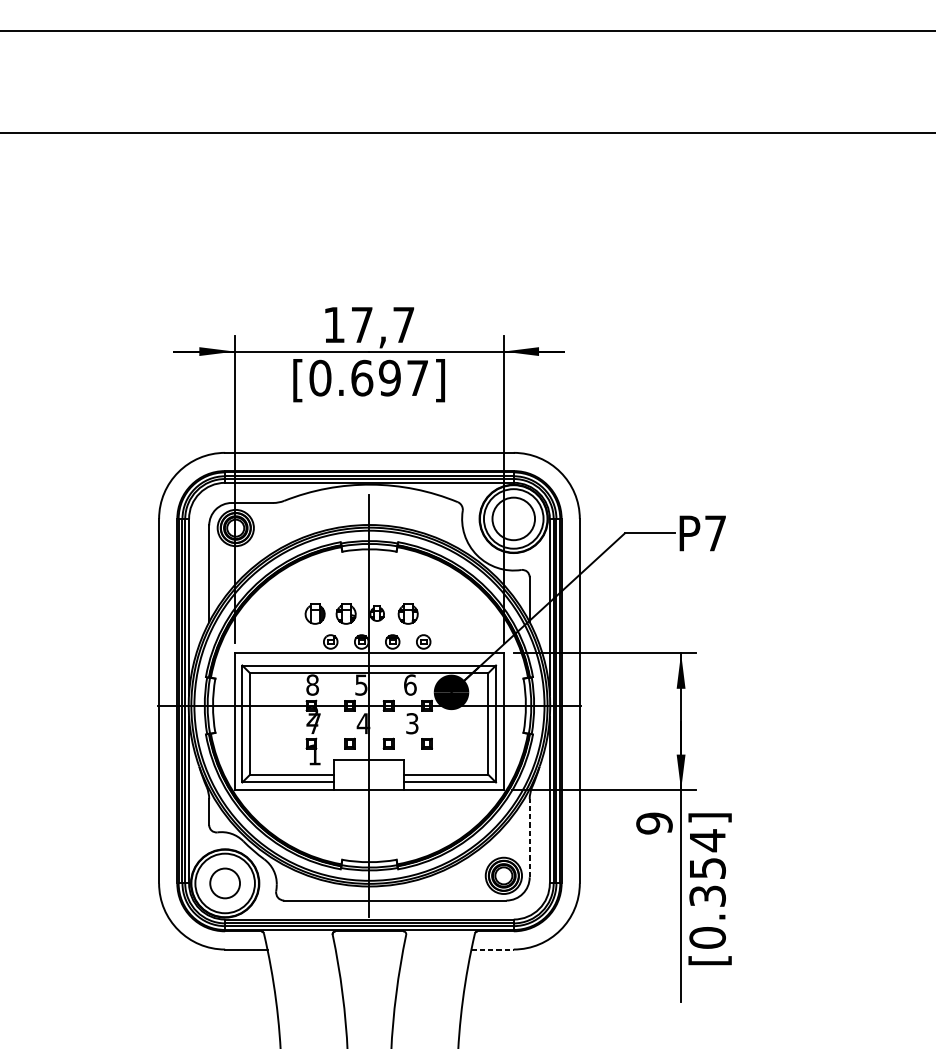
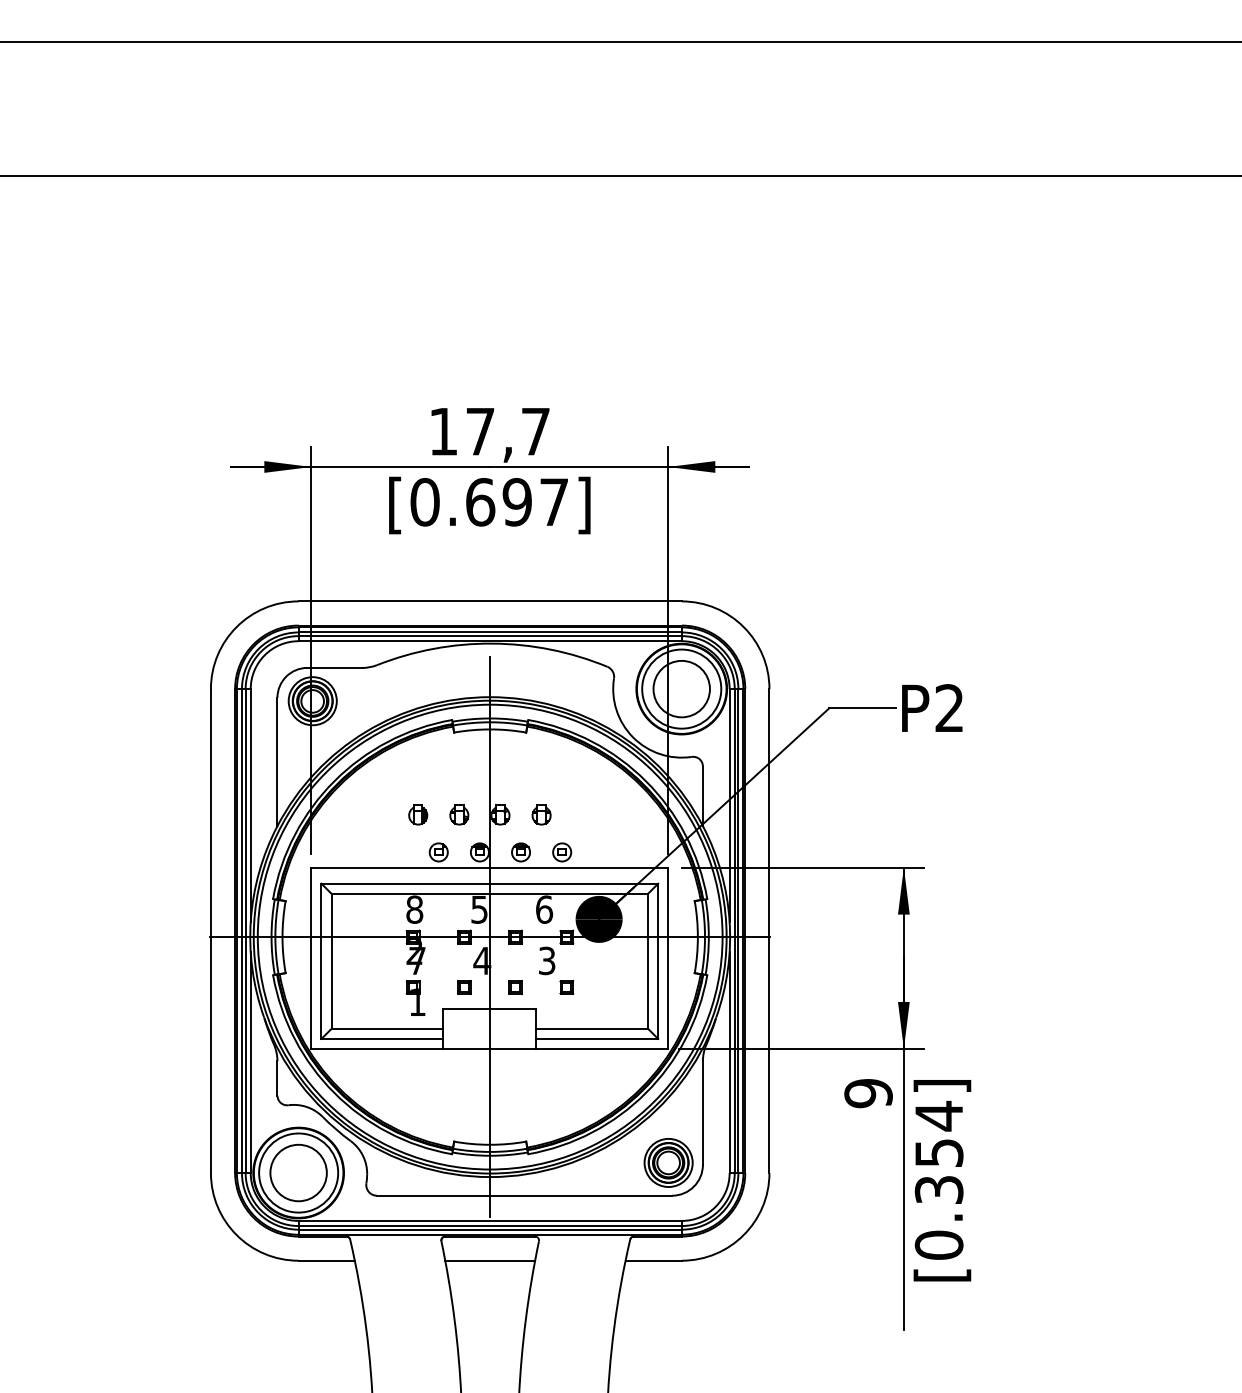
text: (715, 532) -> (949, 707), P7 -> P2
part: (315, 613) -> (418, 814), size x0.71
part: (346, 613) -> (459, 814), size x0.71
part: (408, 613) -> (541, 814), size x0.71
line: (529, 838) -> (702, 1113), dashed -> solid
circle: (225, 883) -> (298, 1172), size x1.43
line: (369, 949) -> (490, 1260), added
line: (493, 949) -> (654, 1260), dashed -> solid

